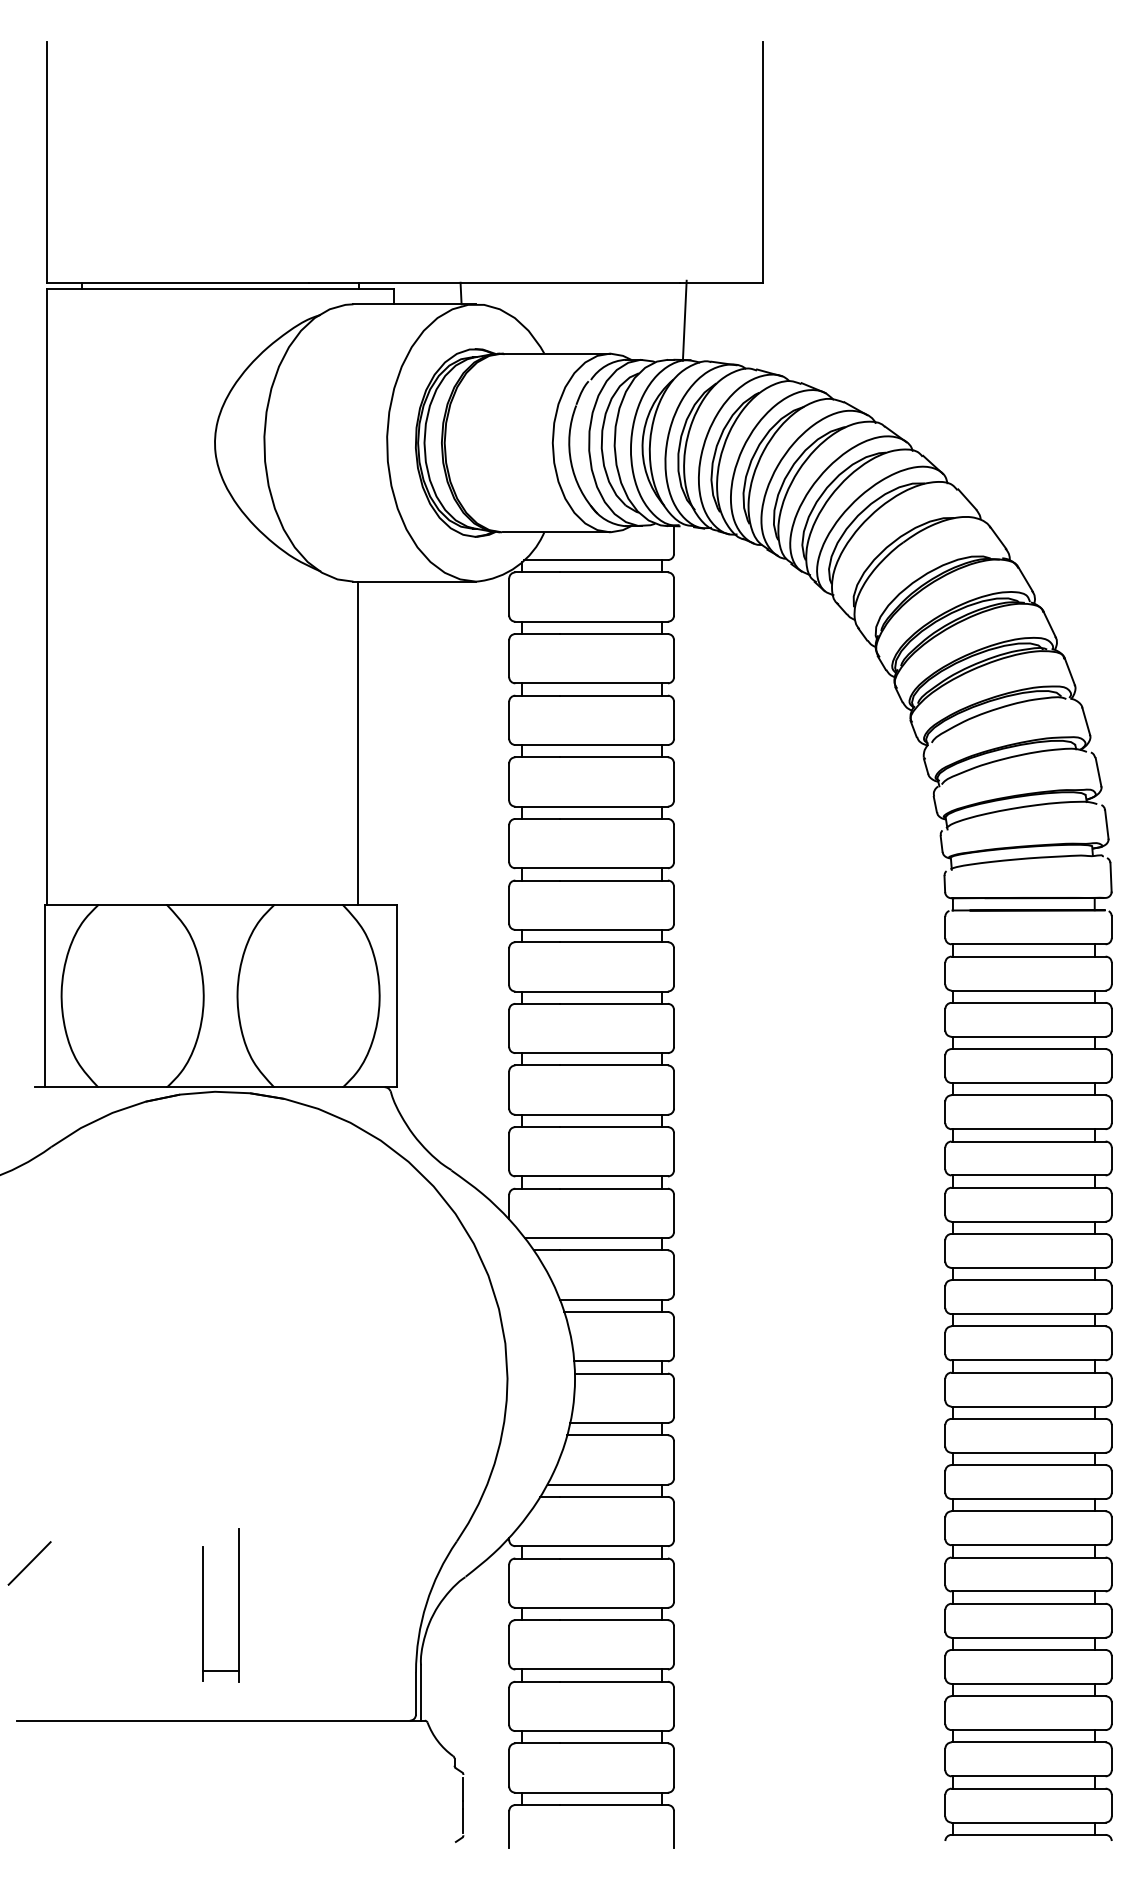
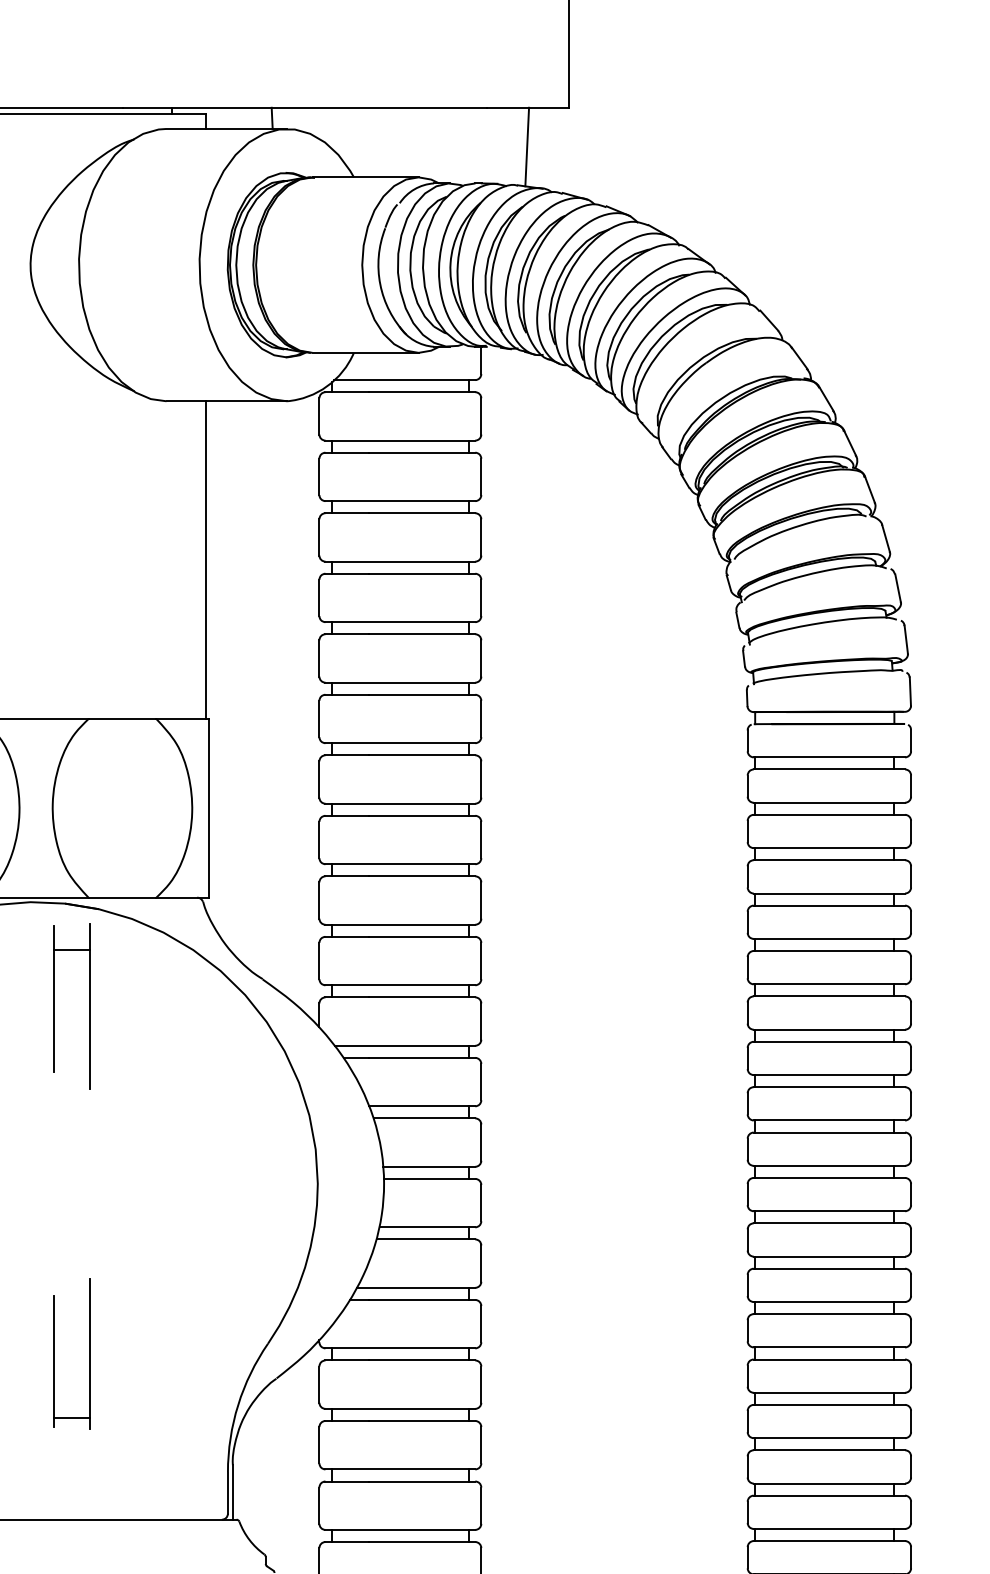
line: (684, 320) -> (526, 146), moved
line: (357, 743) -> (205, 560), moved
part: (239, 1197) -> (54, 1005), added
part: (203, 1605) -> (54, 1353), moved

